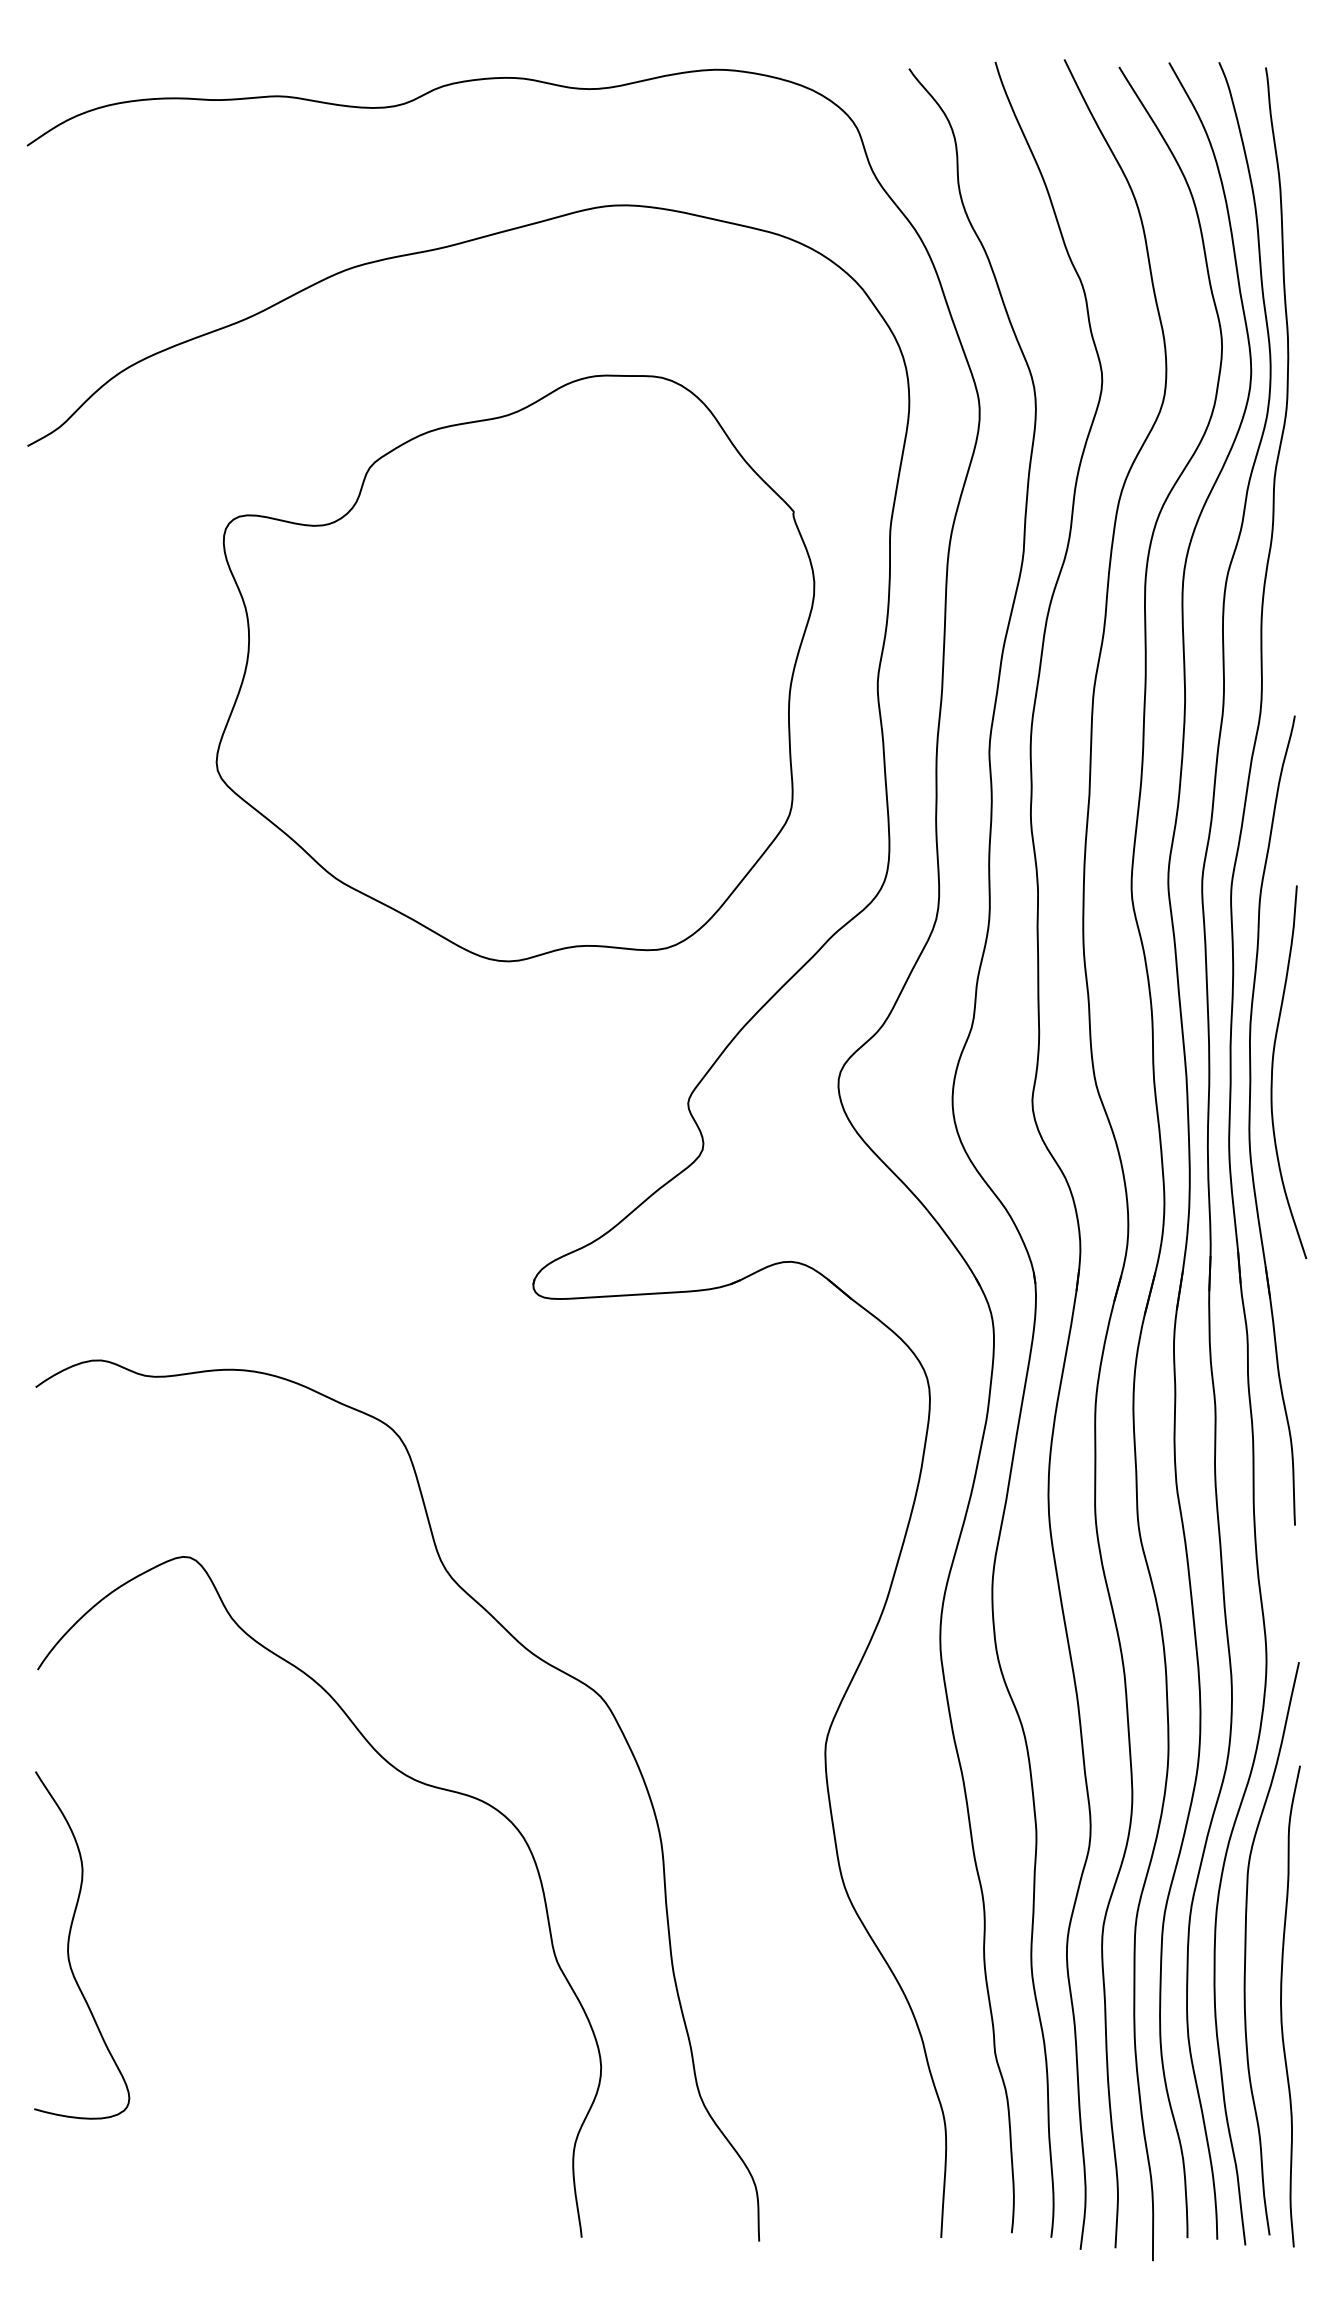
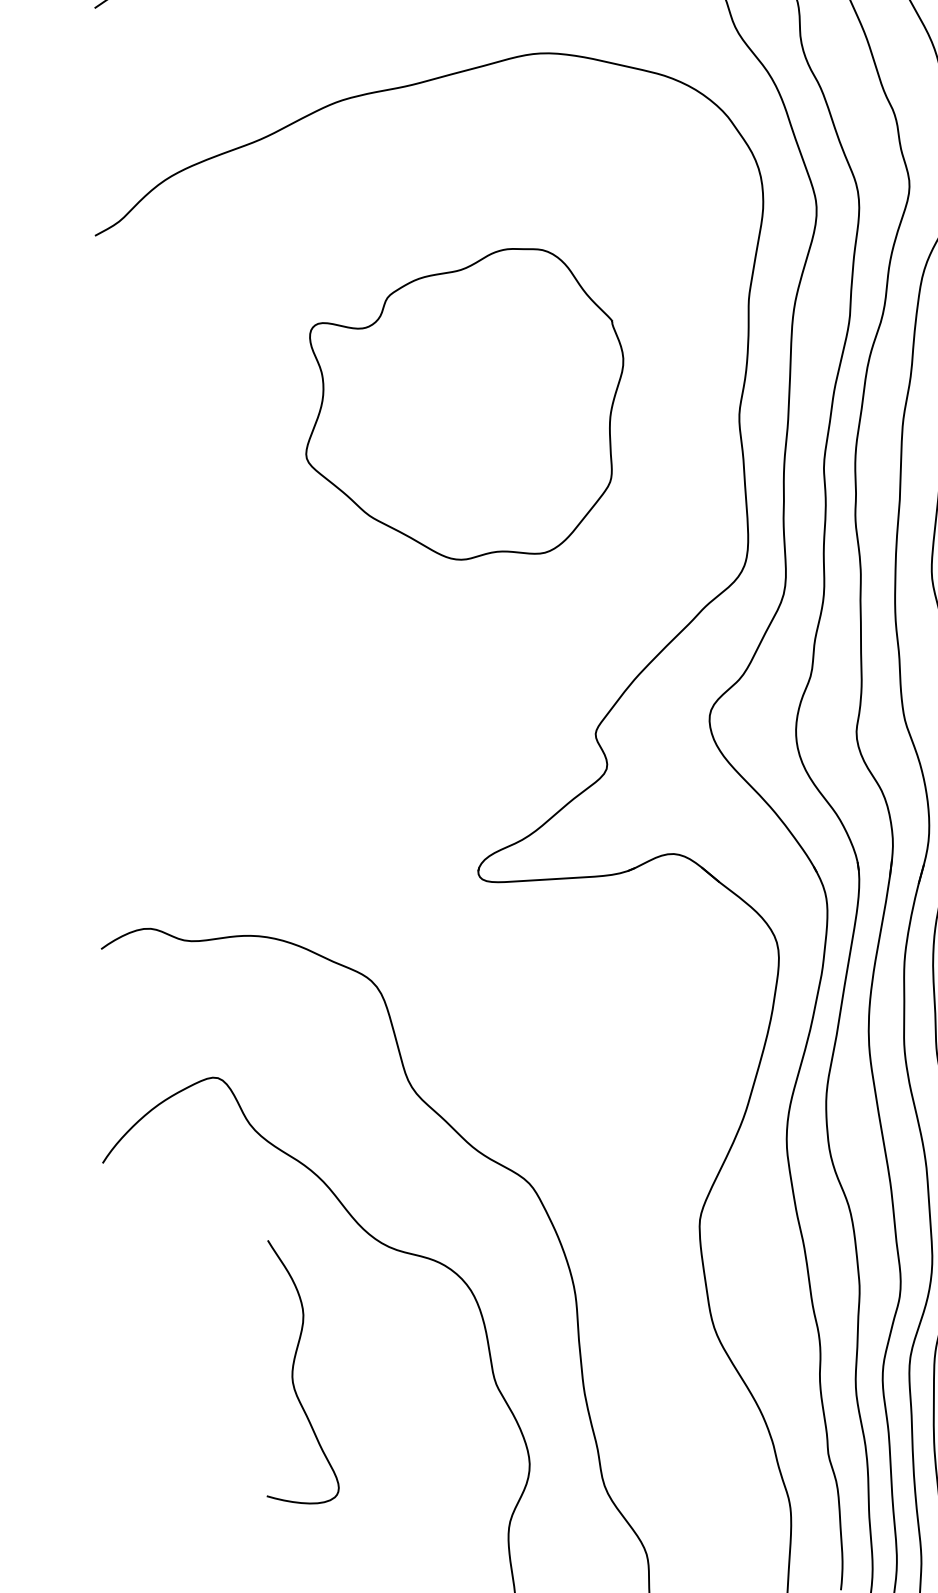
part: (515, 668) -> (464, 404), size x0.7
curve: (69, 1945) -> (293, 1372), moved

